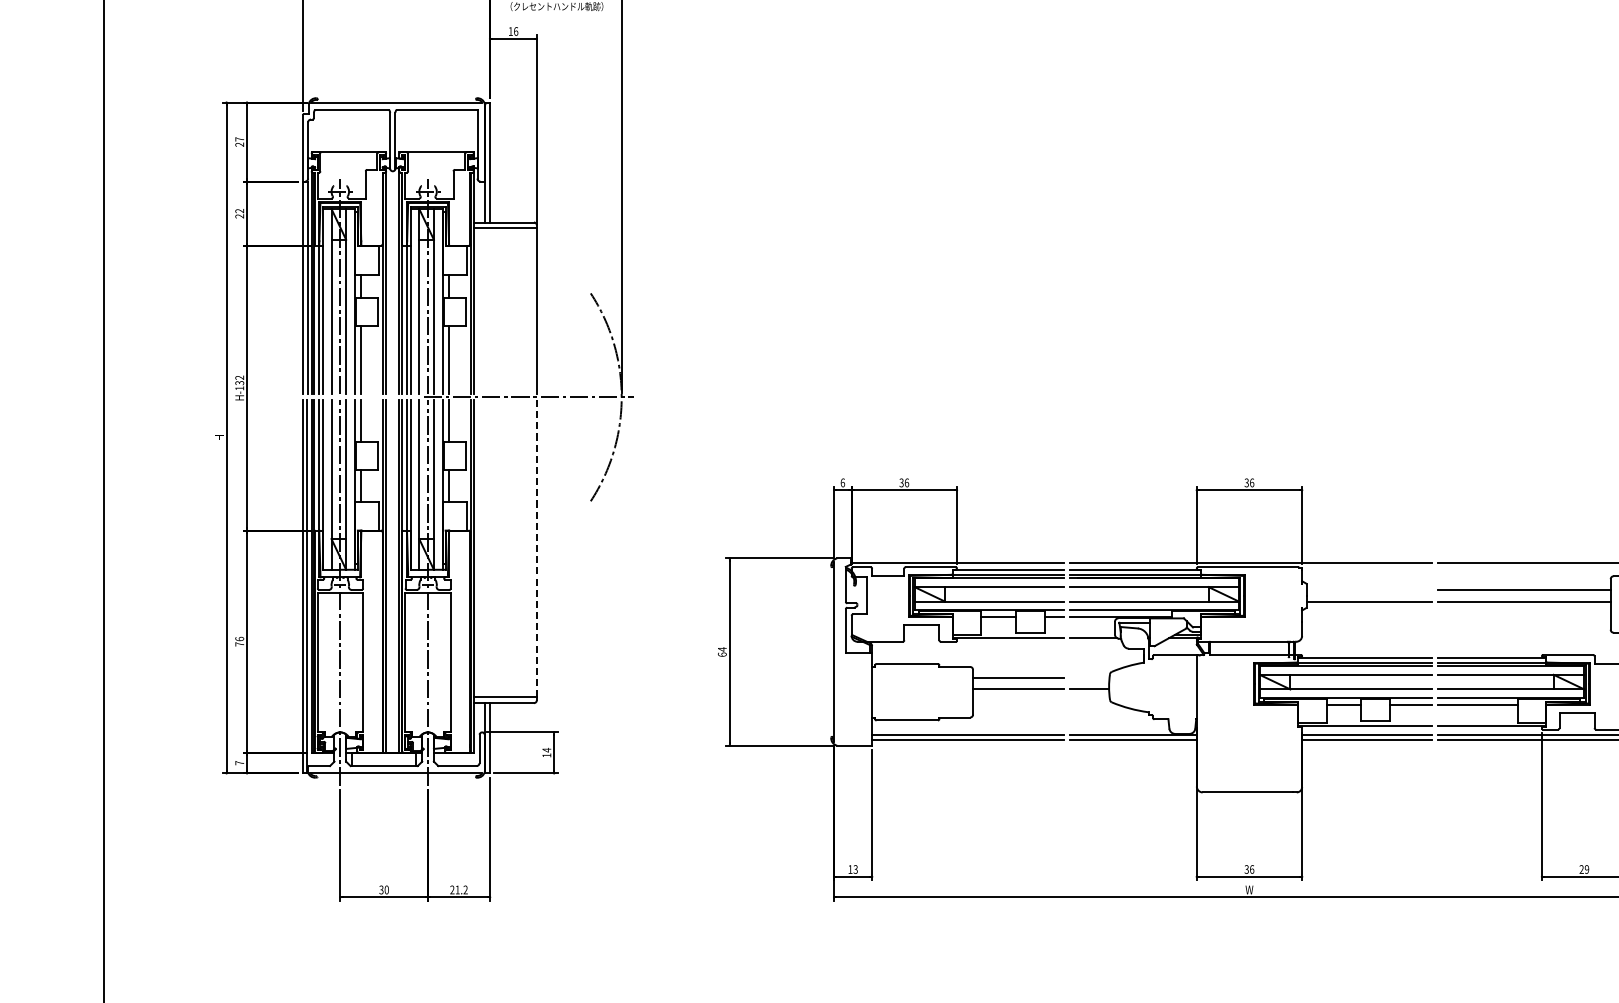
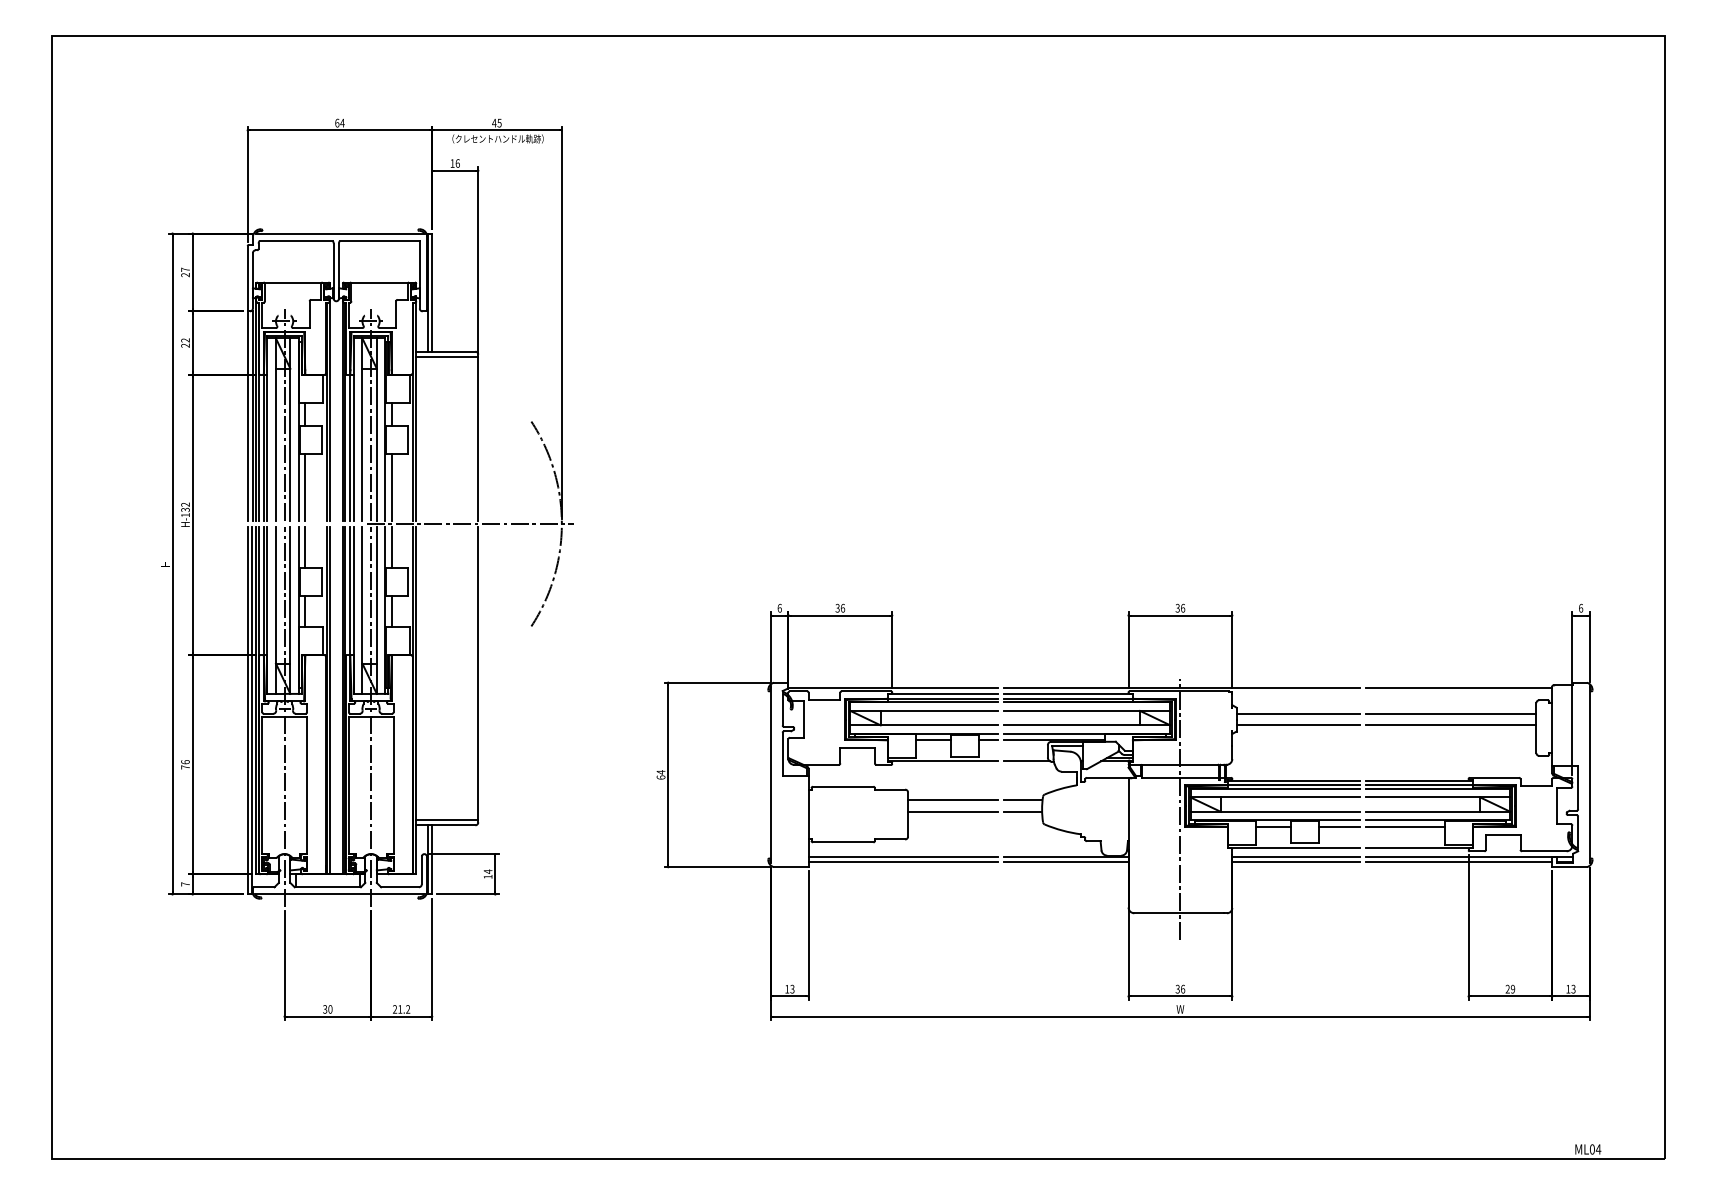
line: (537, 548) -> (478, 672), dashed -> solid
line: (1368, 589) -> (1297, 713), added
line: (1089, 677) -> (1022, 800), added
line: (1249, 687) -> (1180, 809), added

